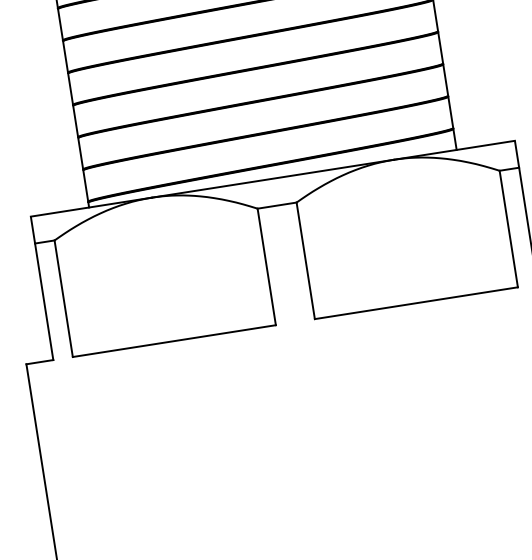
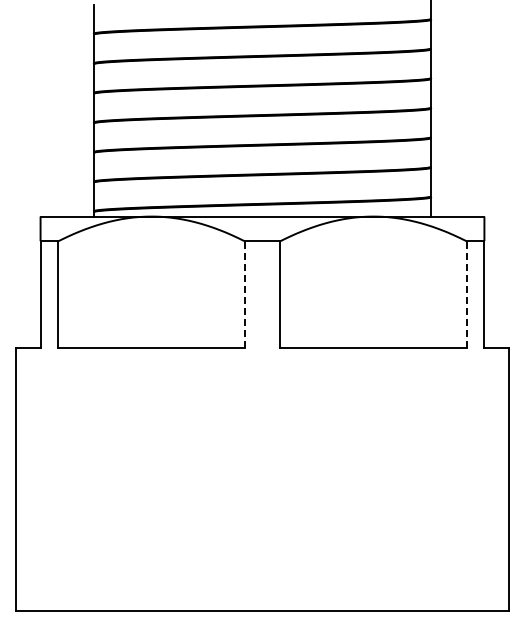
line: (508, 228) -> (466, 294), solid -> dashed
line: (266, 266) -> (244, 294), solid -> dashed

